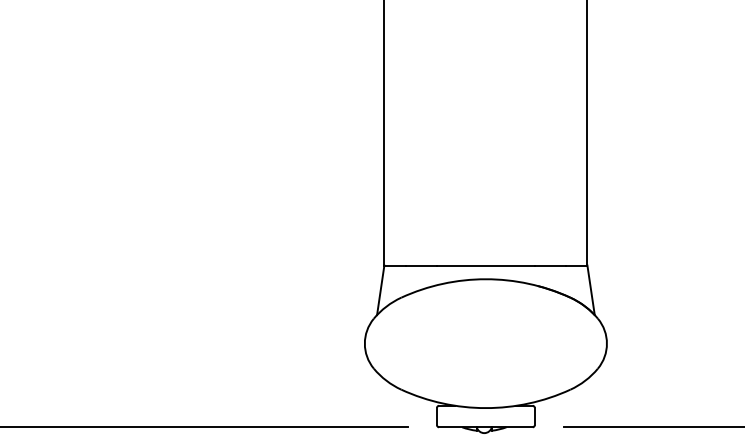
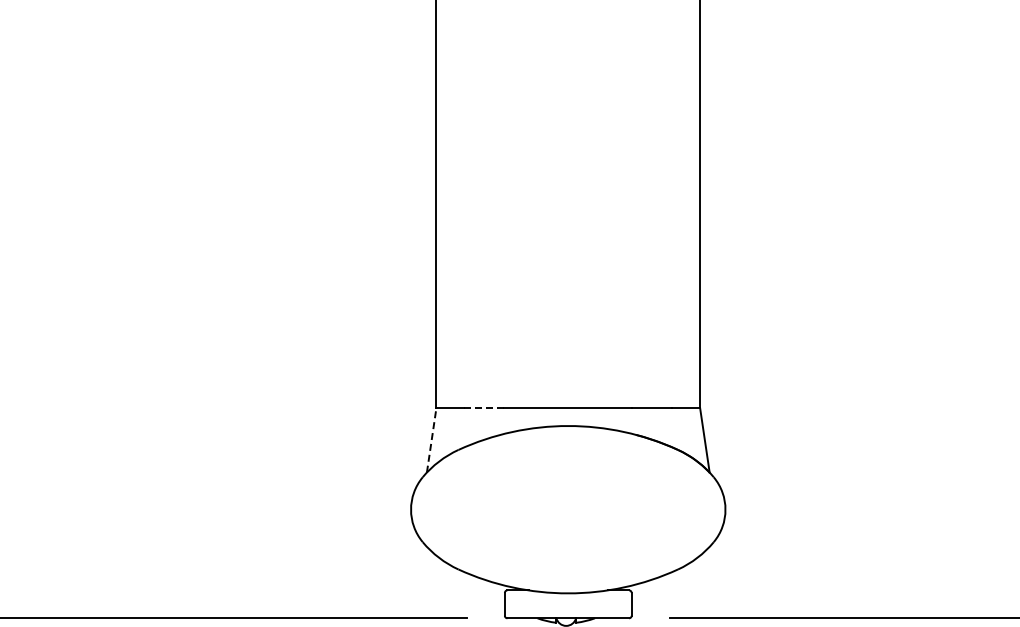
line: (421, 265) -> (484, 408), solid -> dashed
line: (380, 290) -> (431, 440), solid -> dashed

